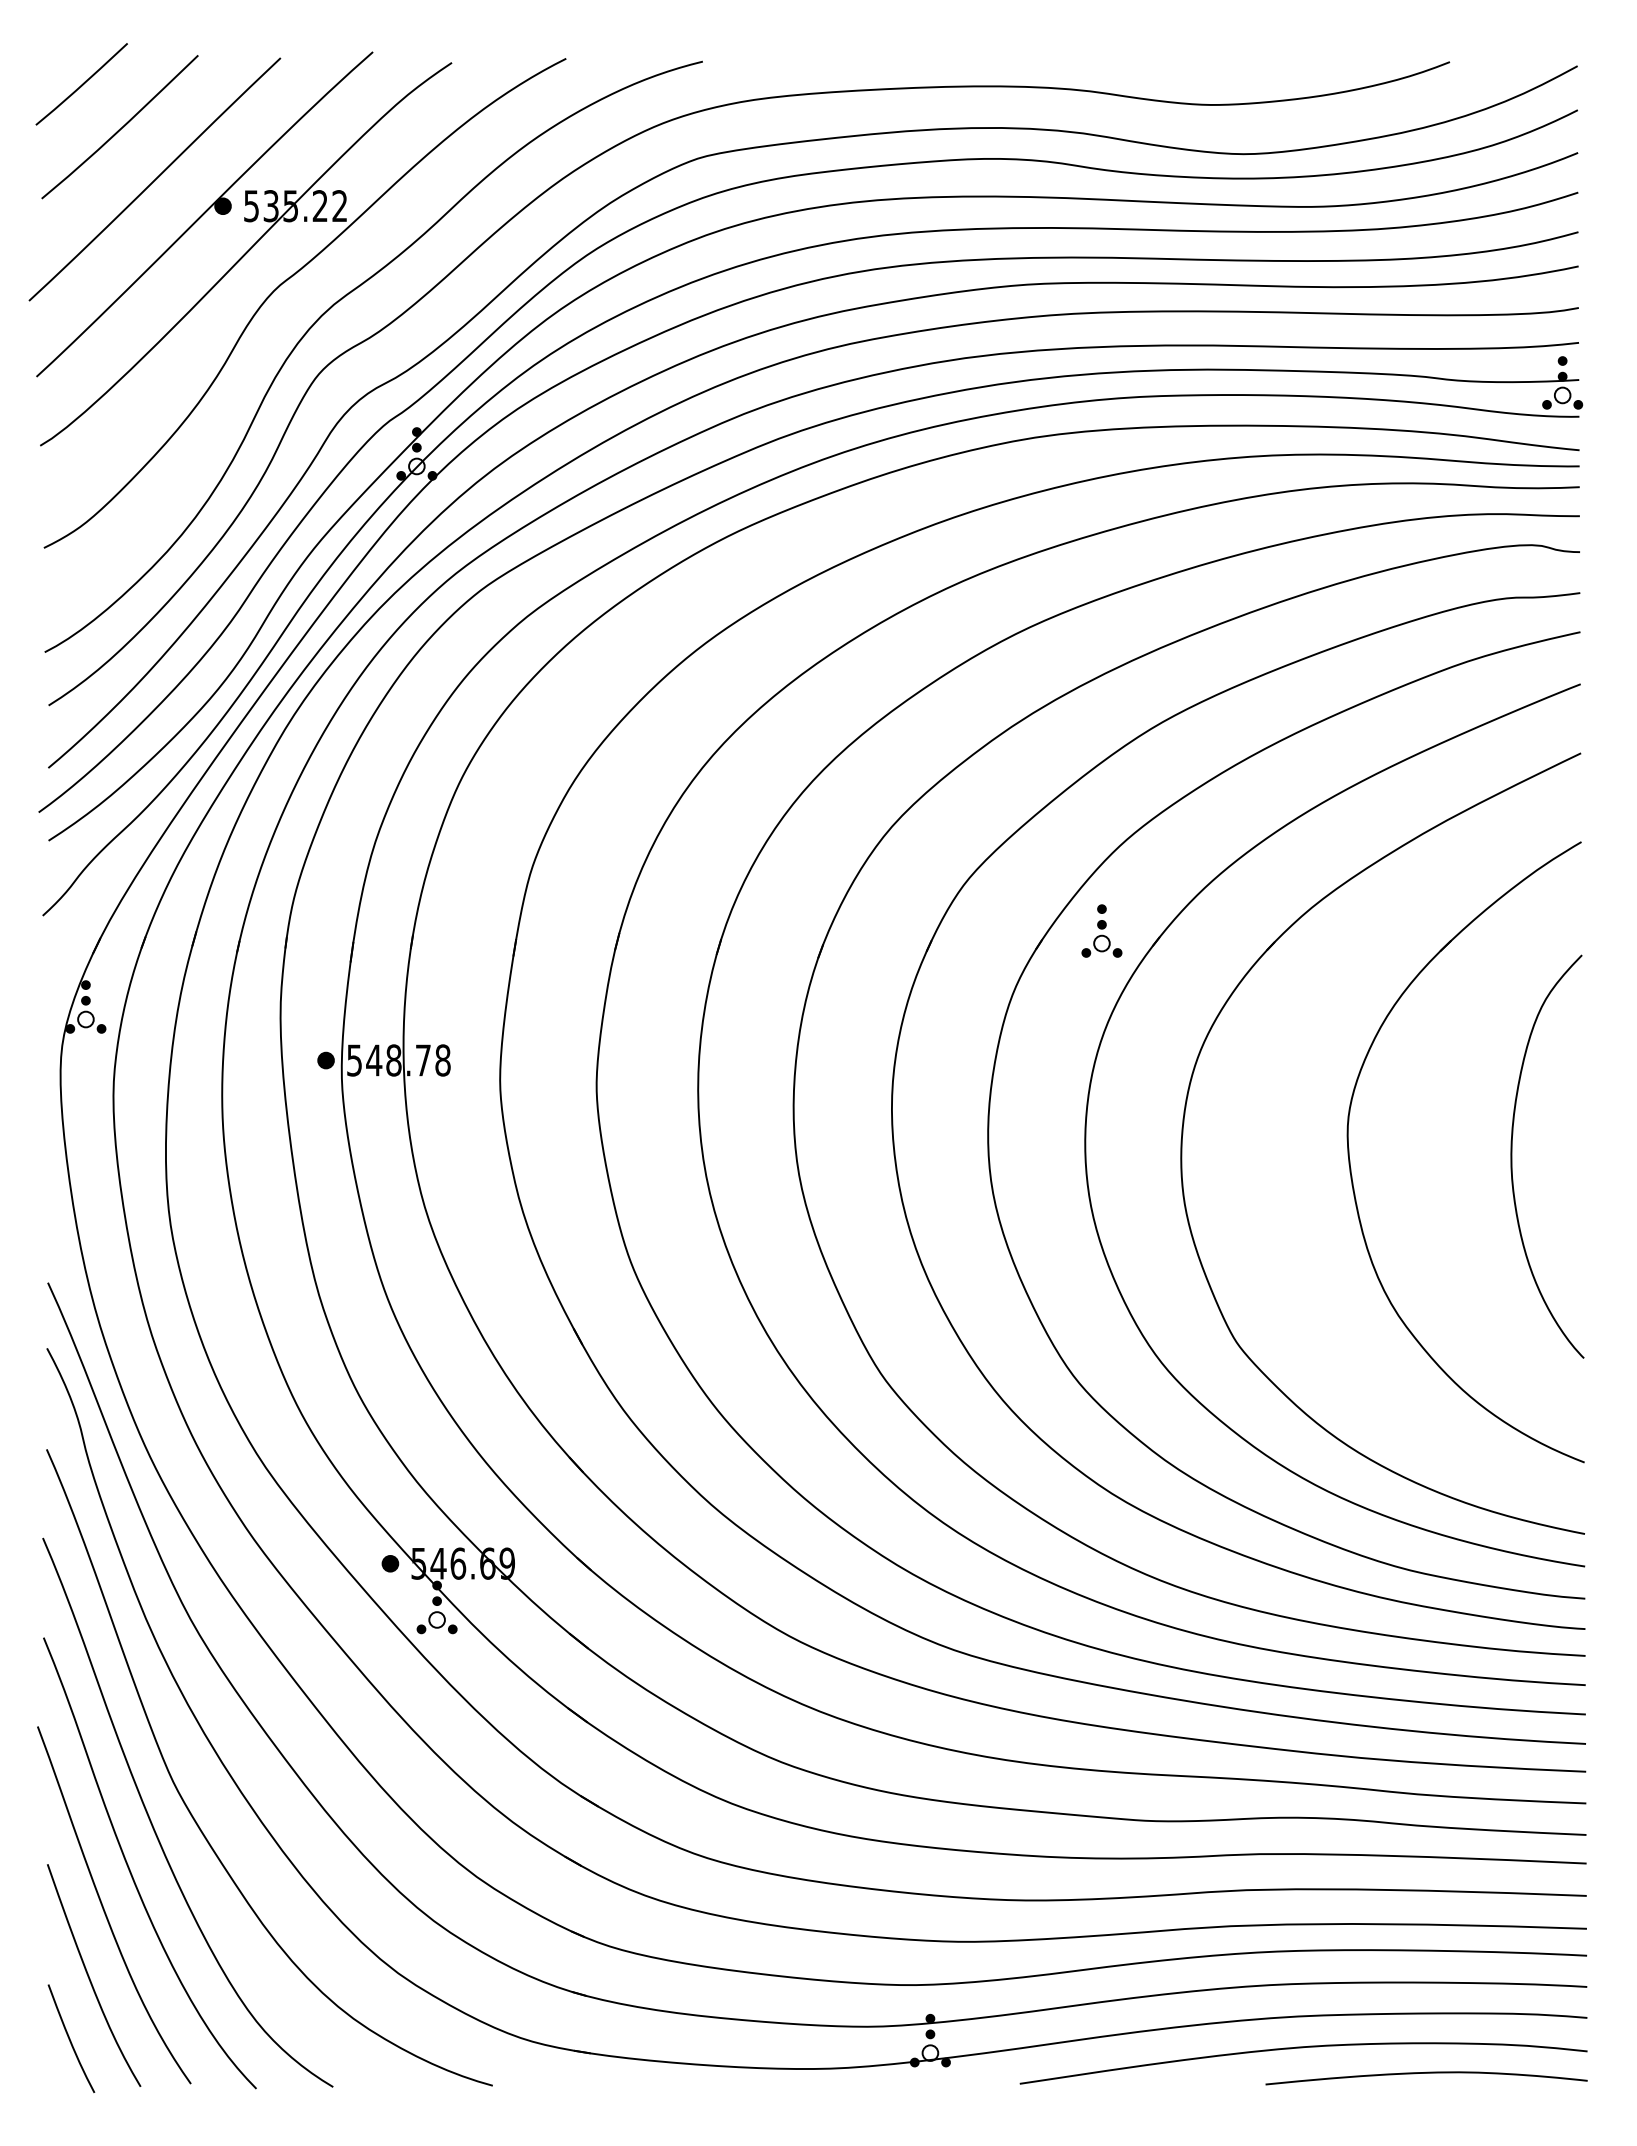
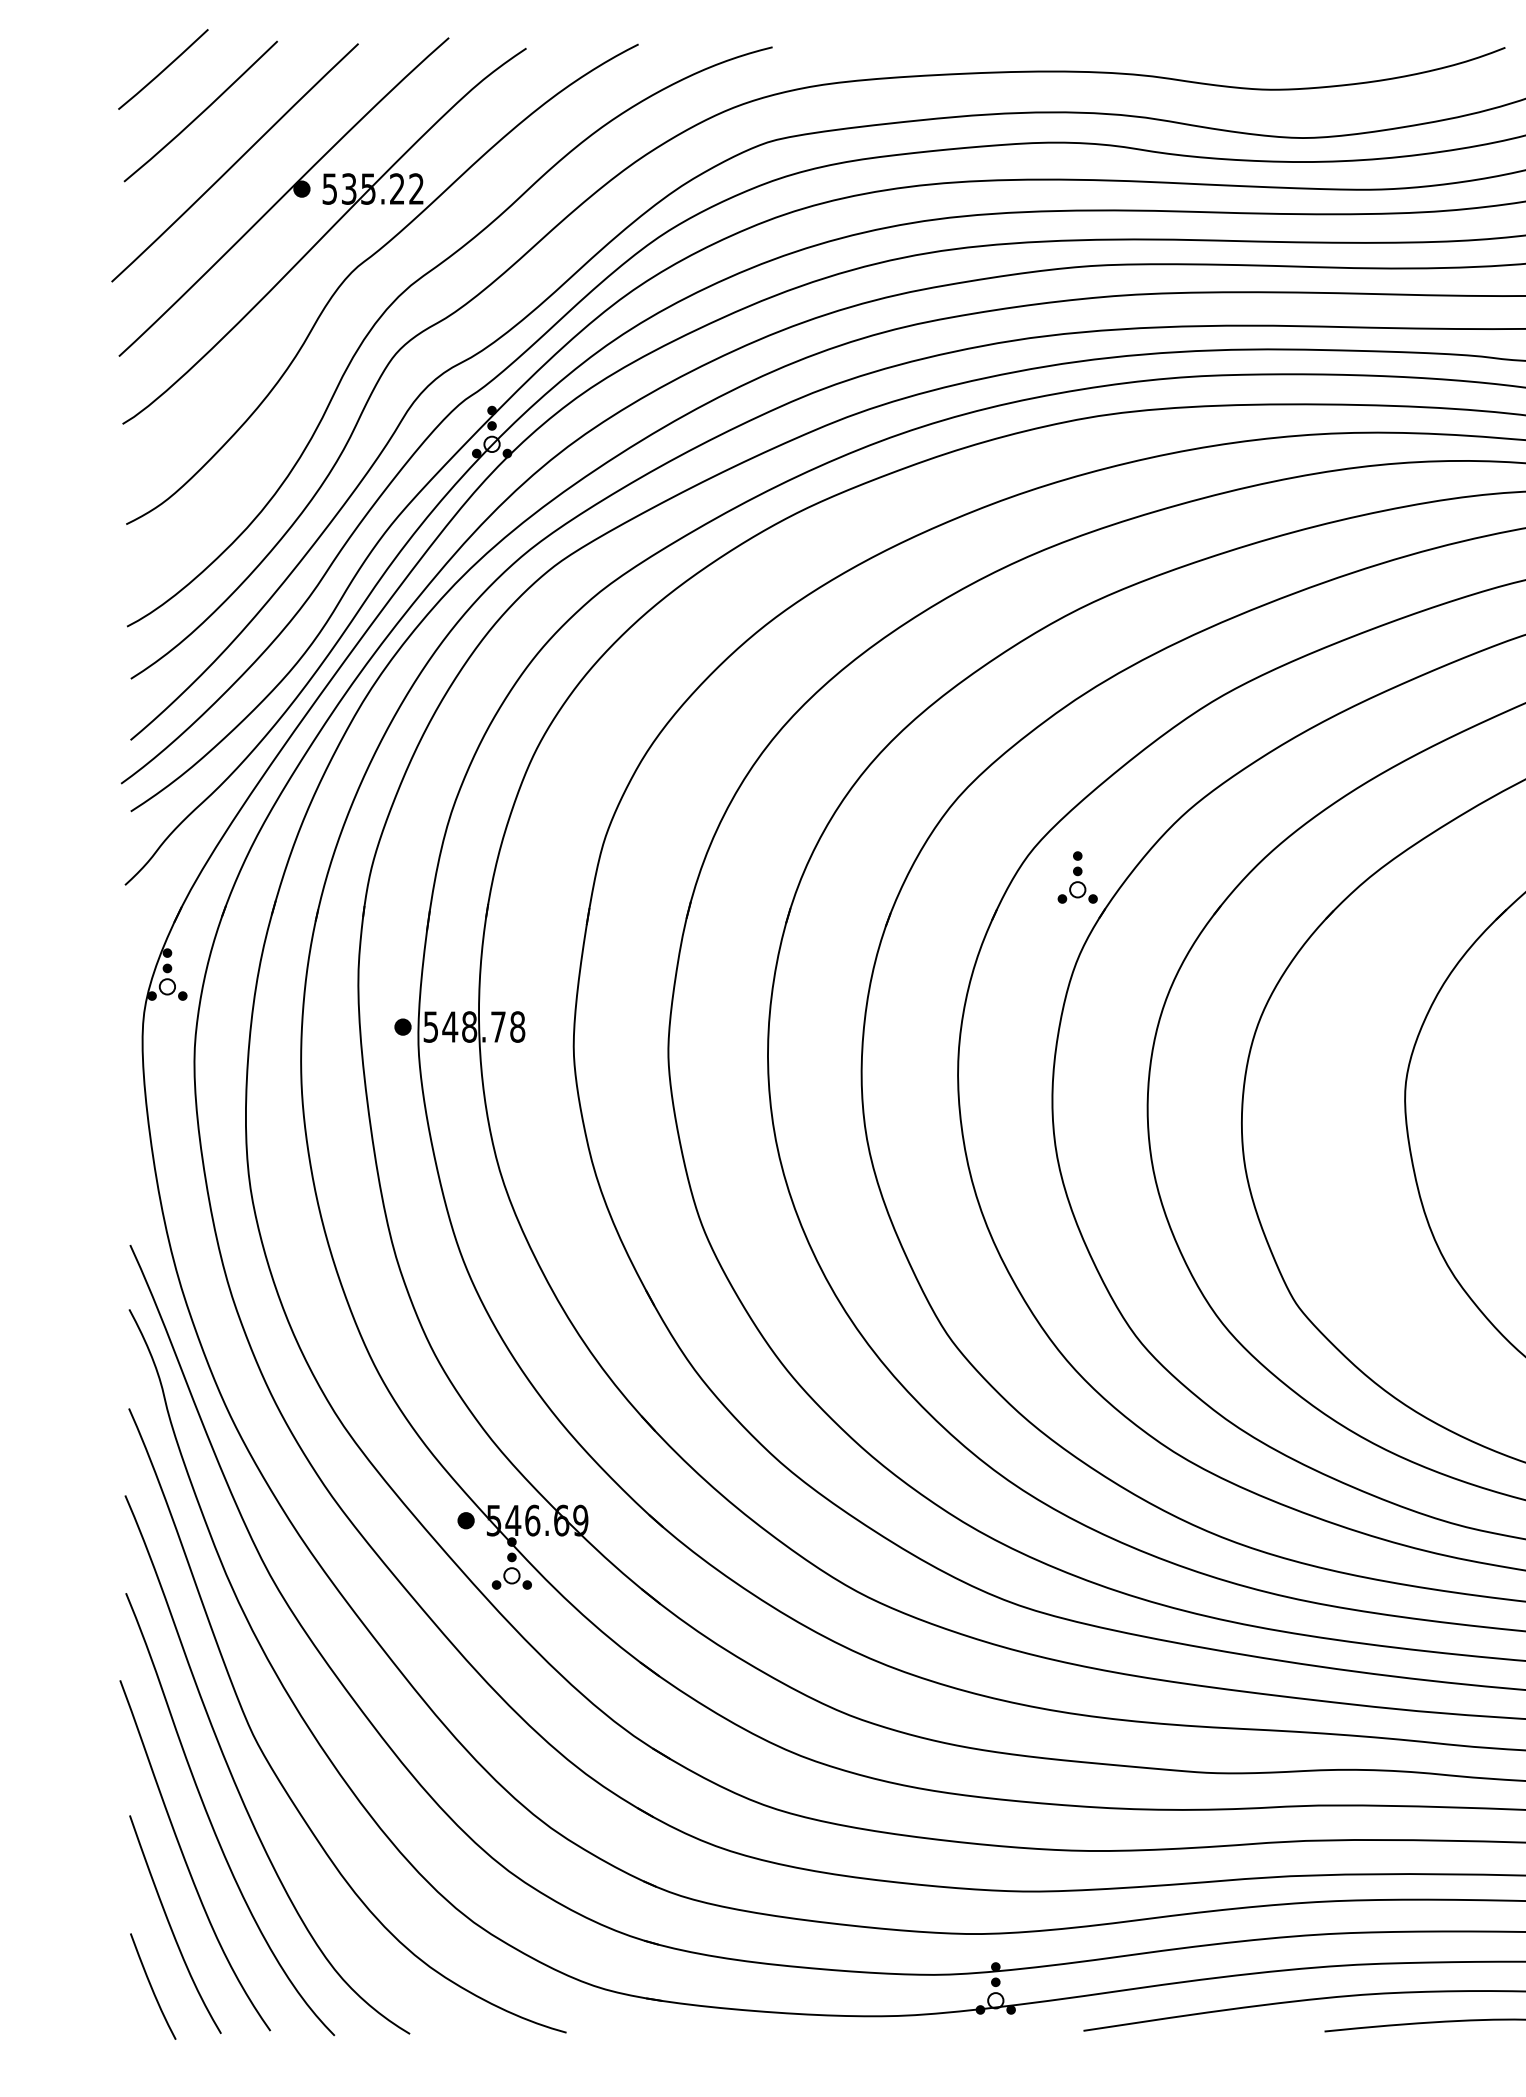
part: (1101, 930) -> (1077, 876), moved

